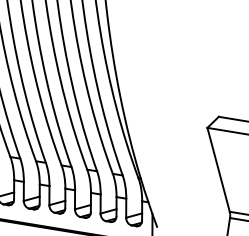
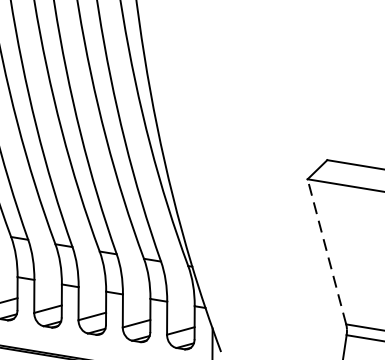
line: (218, 169) -> (326, 251), solid -> dashed

